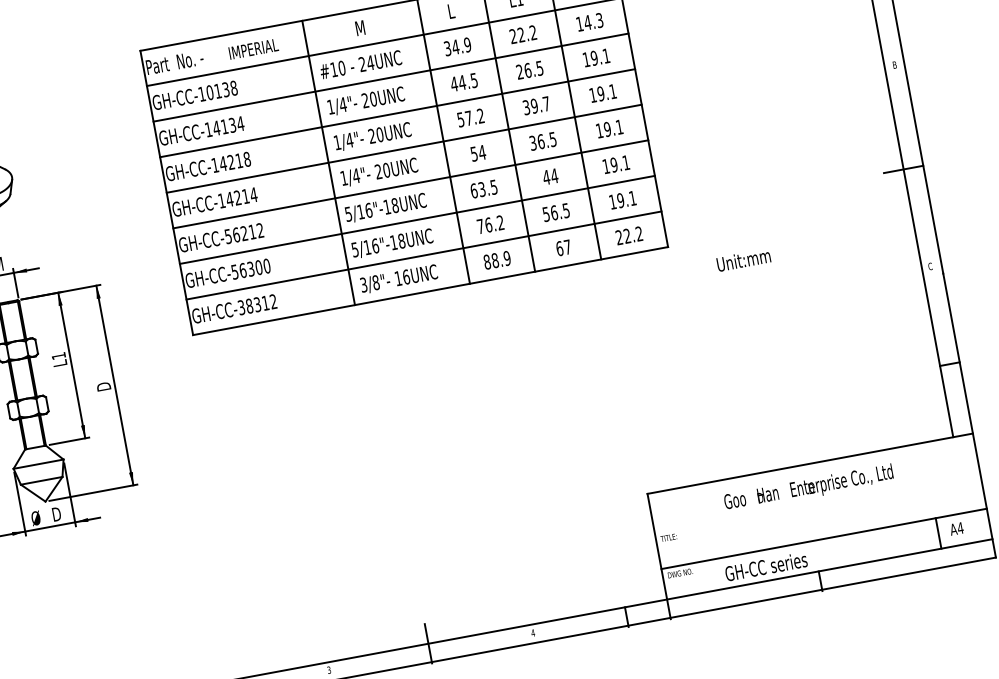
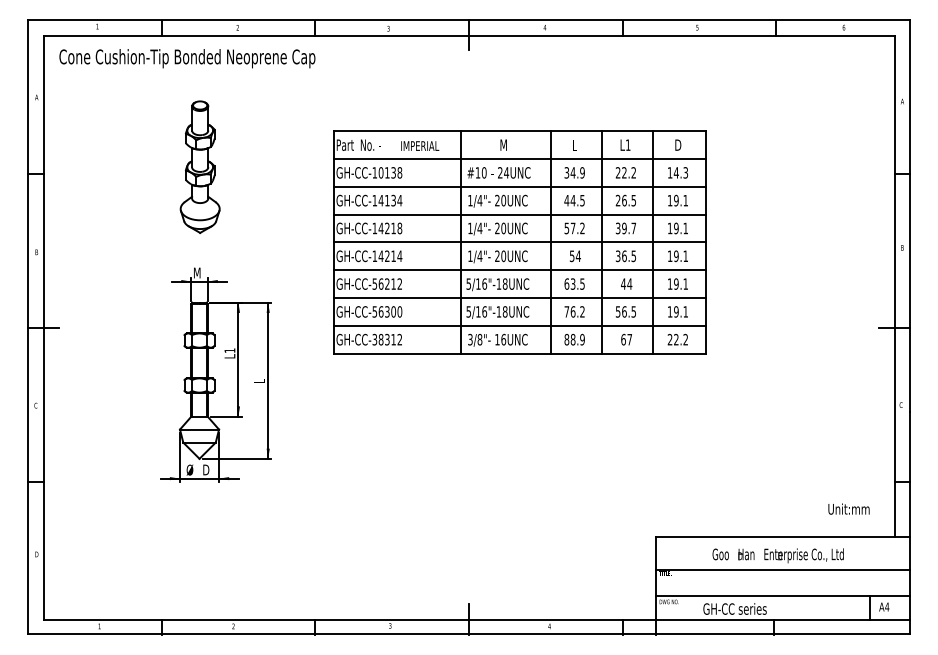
text: (742, 259) -> (848, 508), moved
text: (103, 387) -> (259, 380), D -> L
line: (817, 504) -> (782, 569), added

